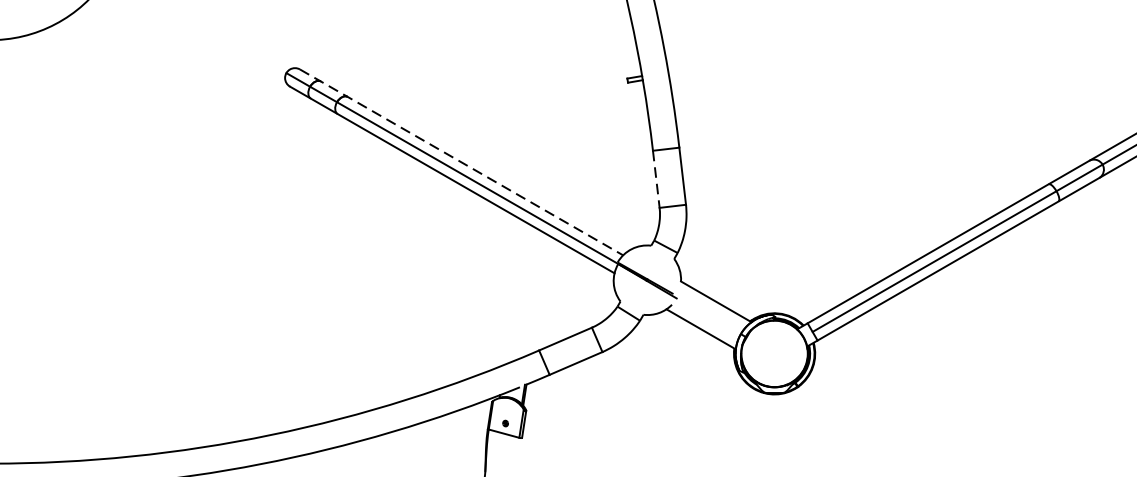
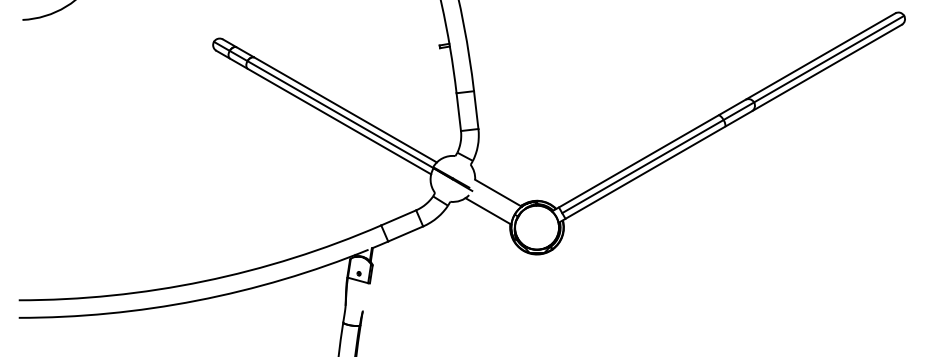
line: (462, 163) -> (330, 101), dashed -> solid
line: (655, 179) -> (458, 112), dashed -> solid

